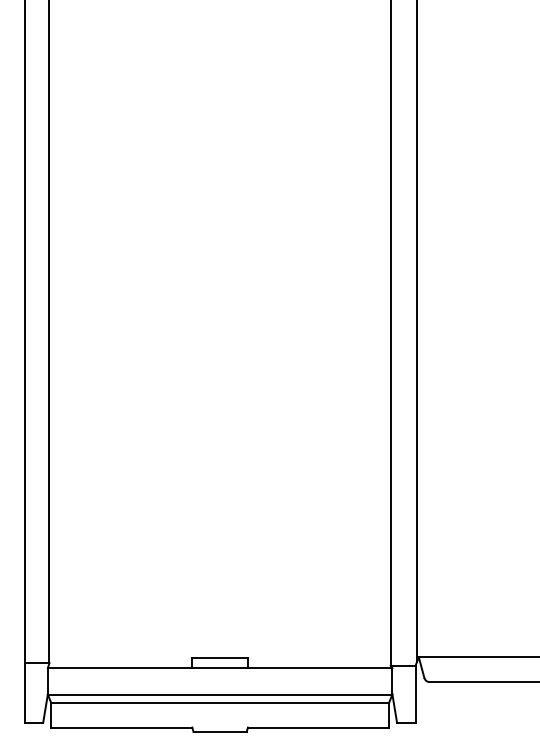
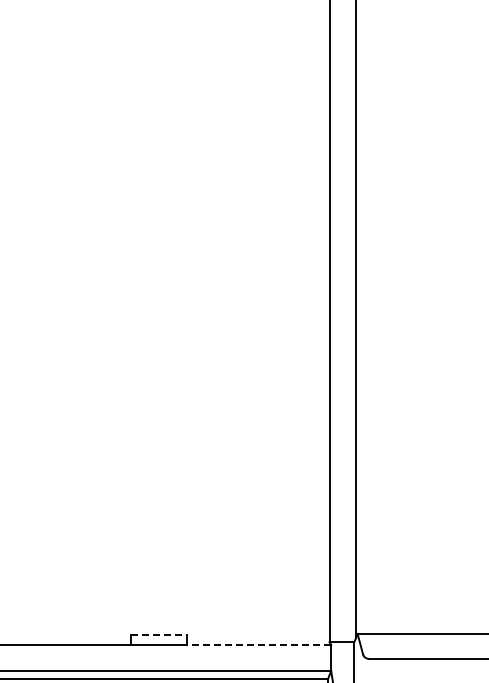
line: (220, 658) -> (159, 635), solid -> dashed
line: (319, 668) -> (258, 645), solid -> dashed

